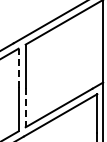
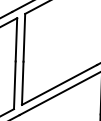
line: (18, 68) -> (16, 39), dashed -> solid
line: (25, 107) -> (22, 83), dashed -> solid

